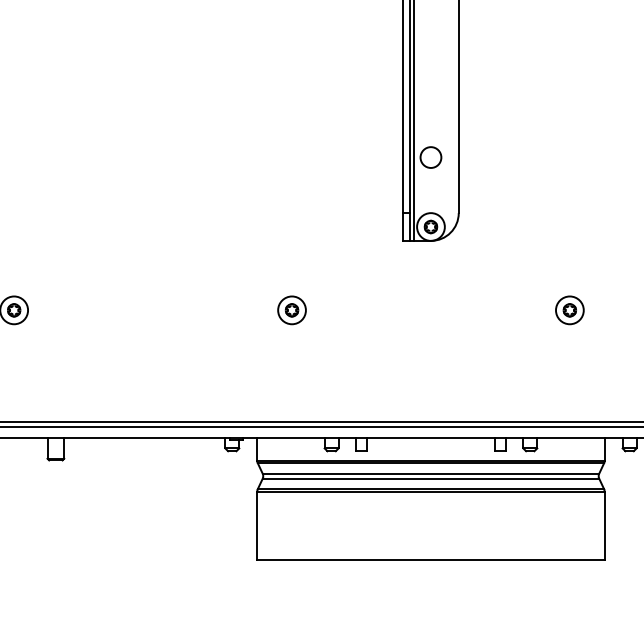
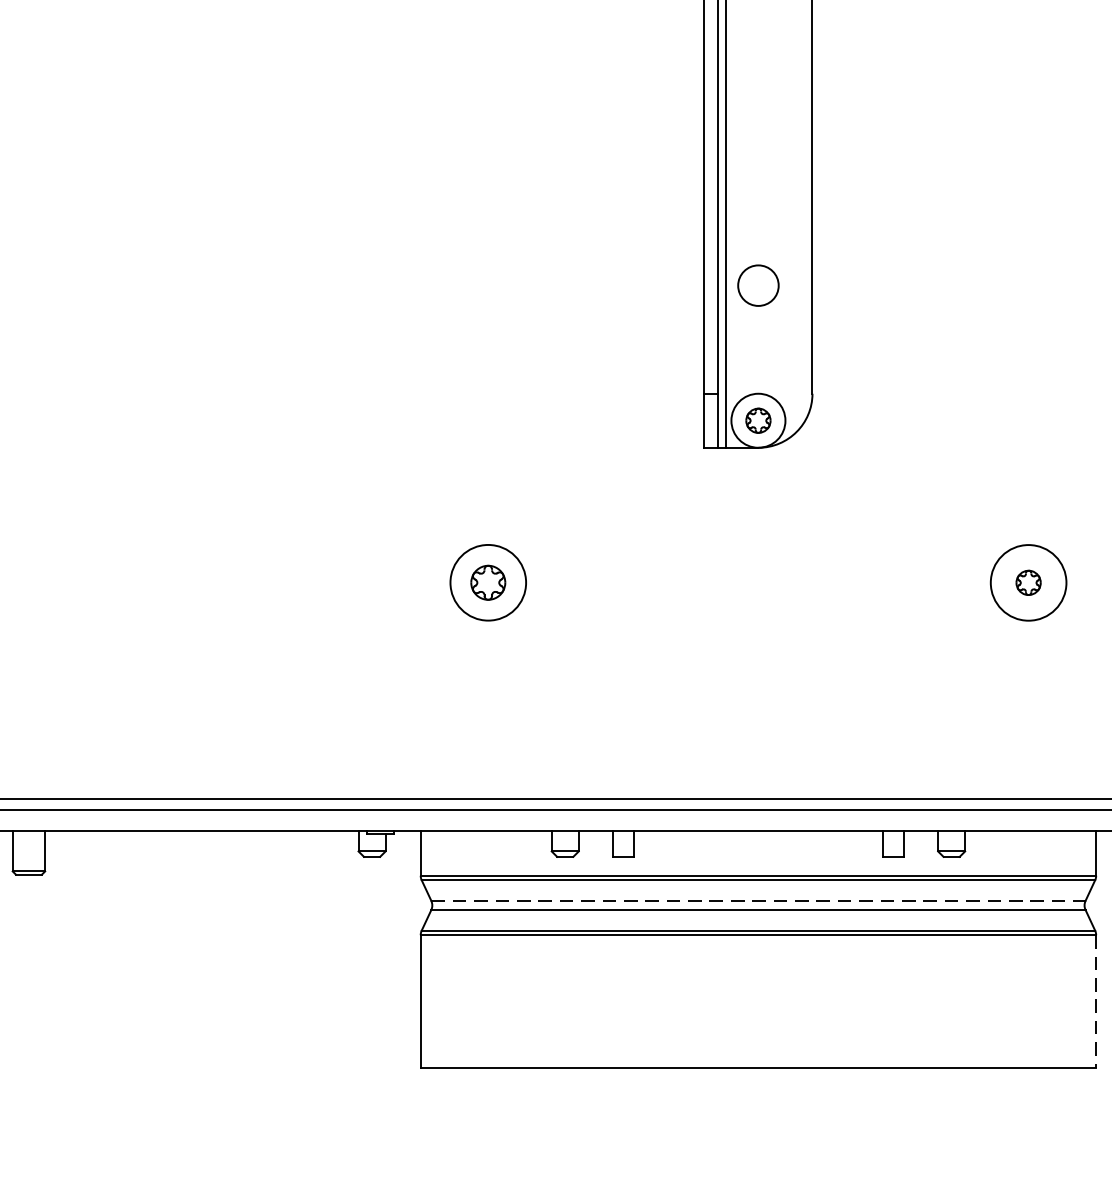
part: (291, 310) -> (487, 583), size x1.4
circle: (569, 310) -> (1027, 583), size x1.4
line: (431, 473) -> (759, 900), solid -> dashed
line: (604, 526) -> (1095, 1003), solid -> dashed

